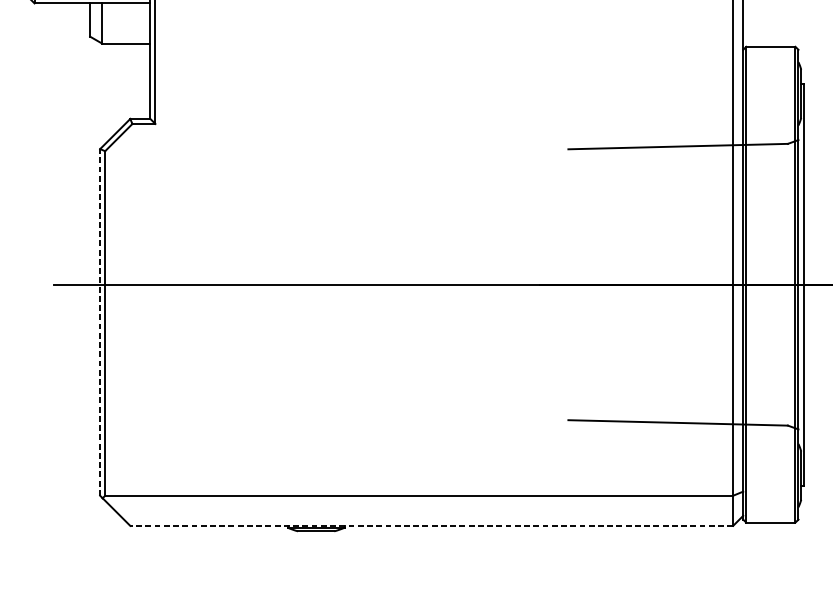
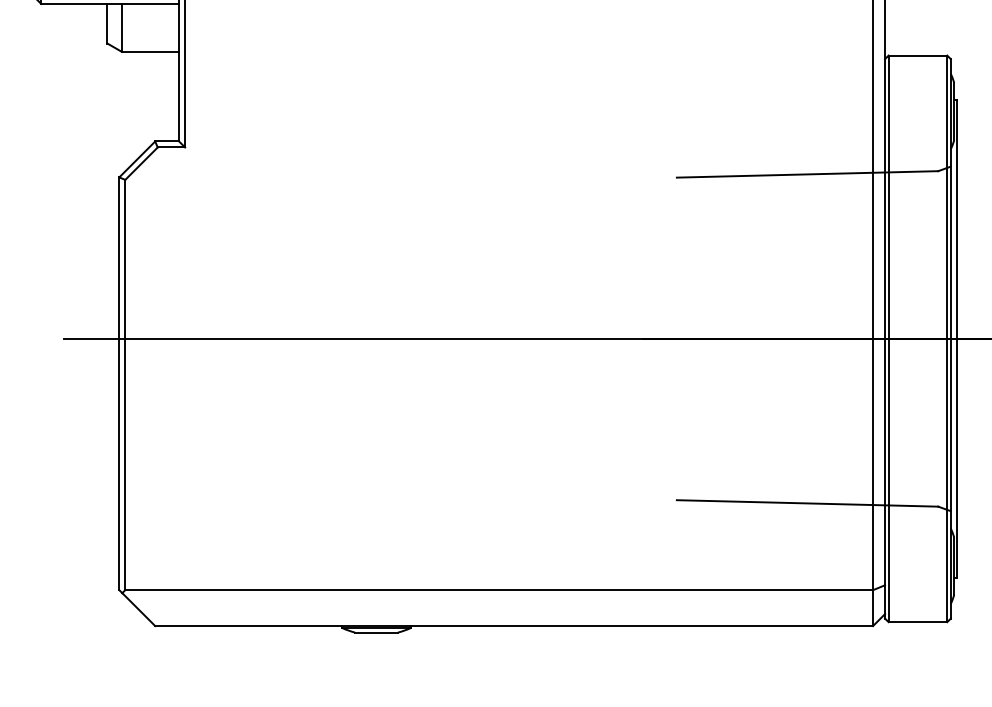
line: (100, 322) -> (119, 383), dashed -> solid
line: (432, 526) -> (514, 626), dashed -> solid

